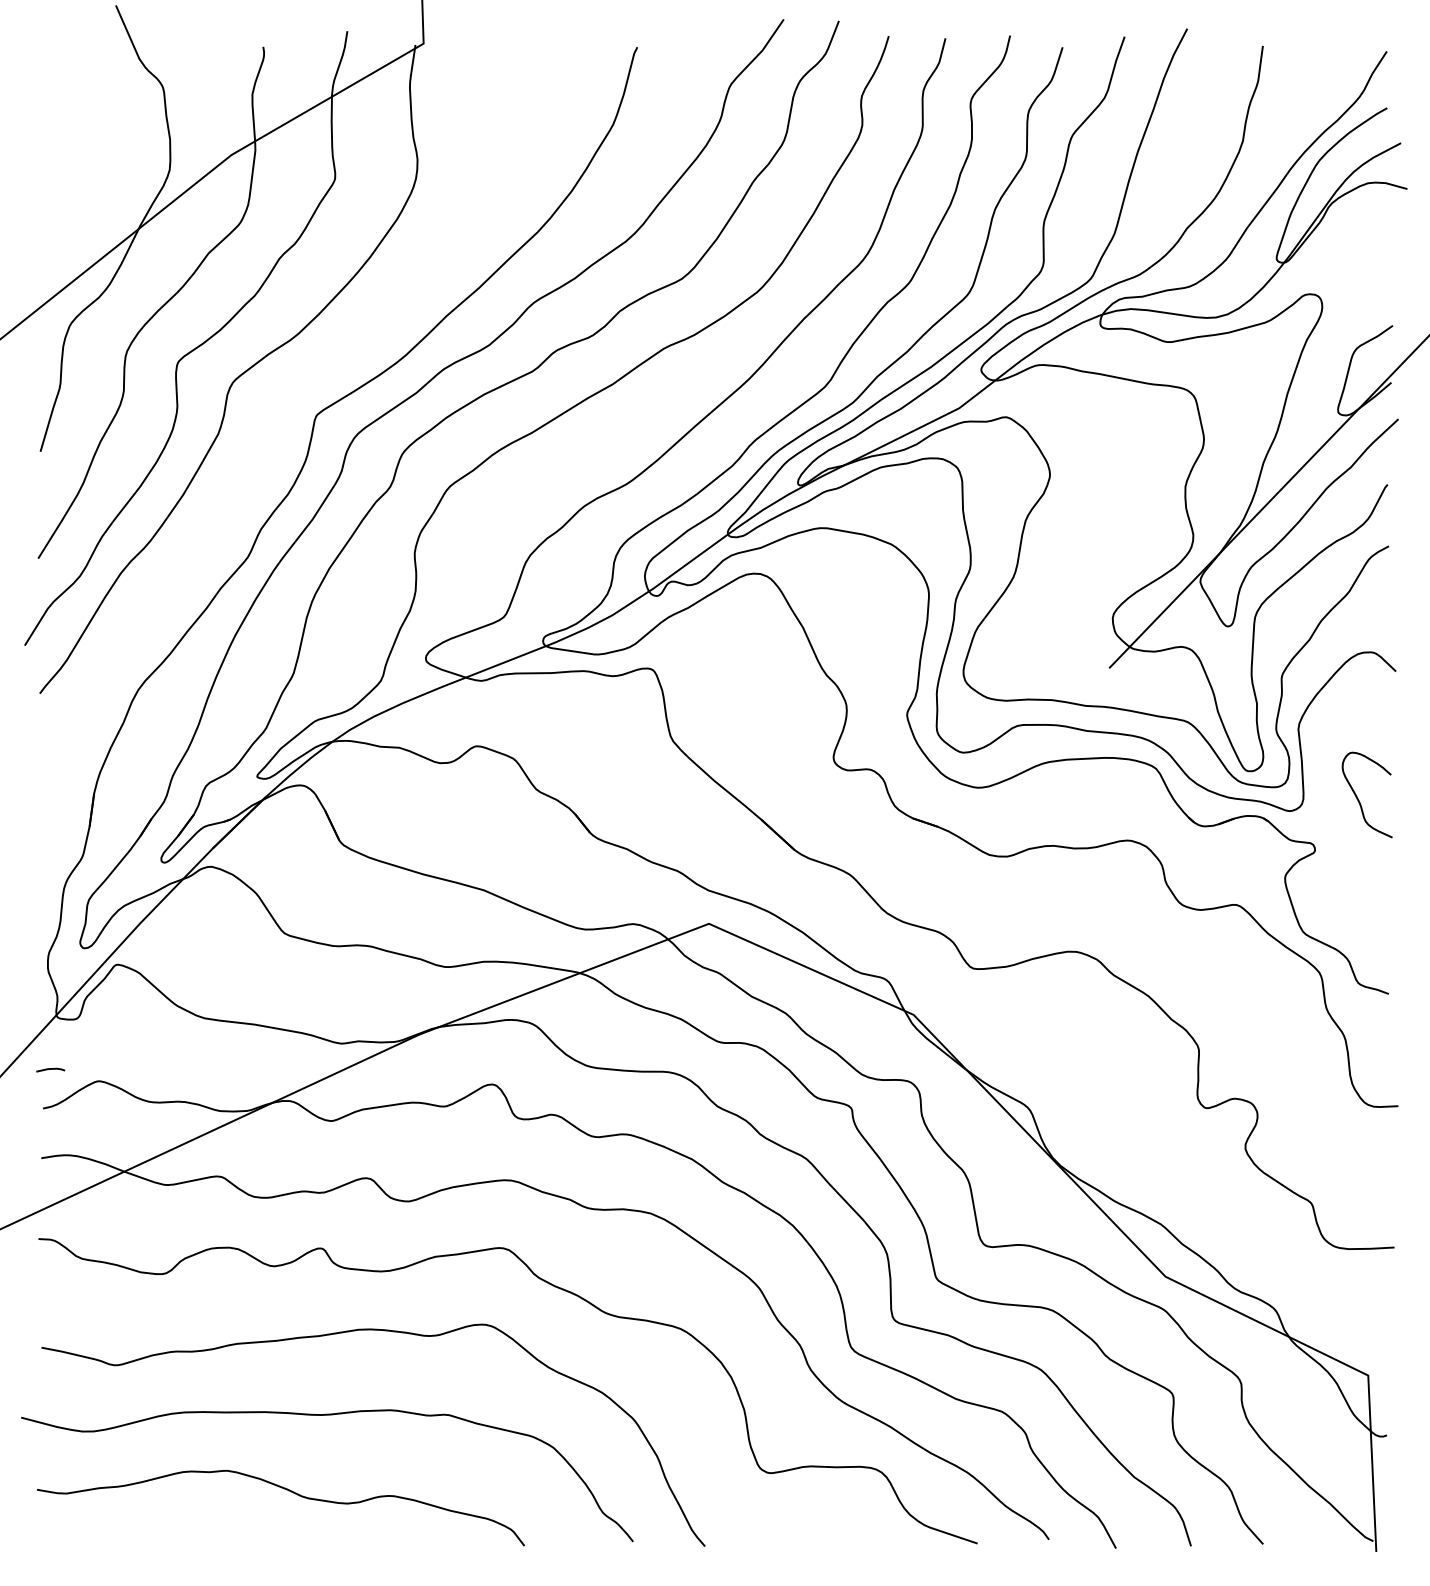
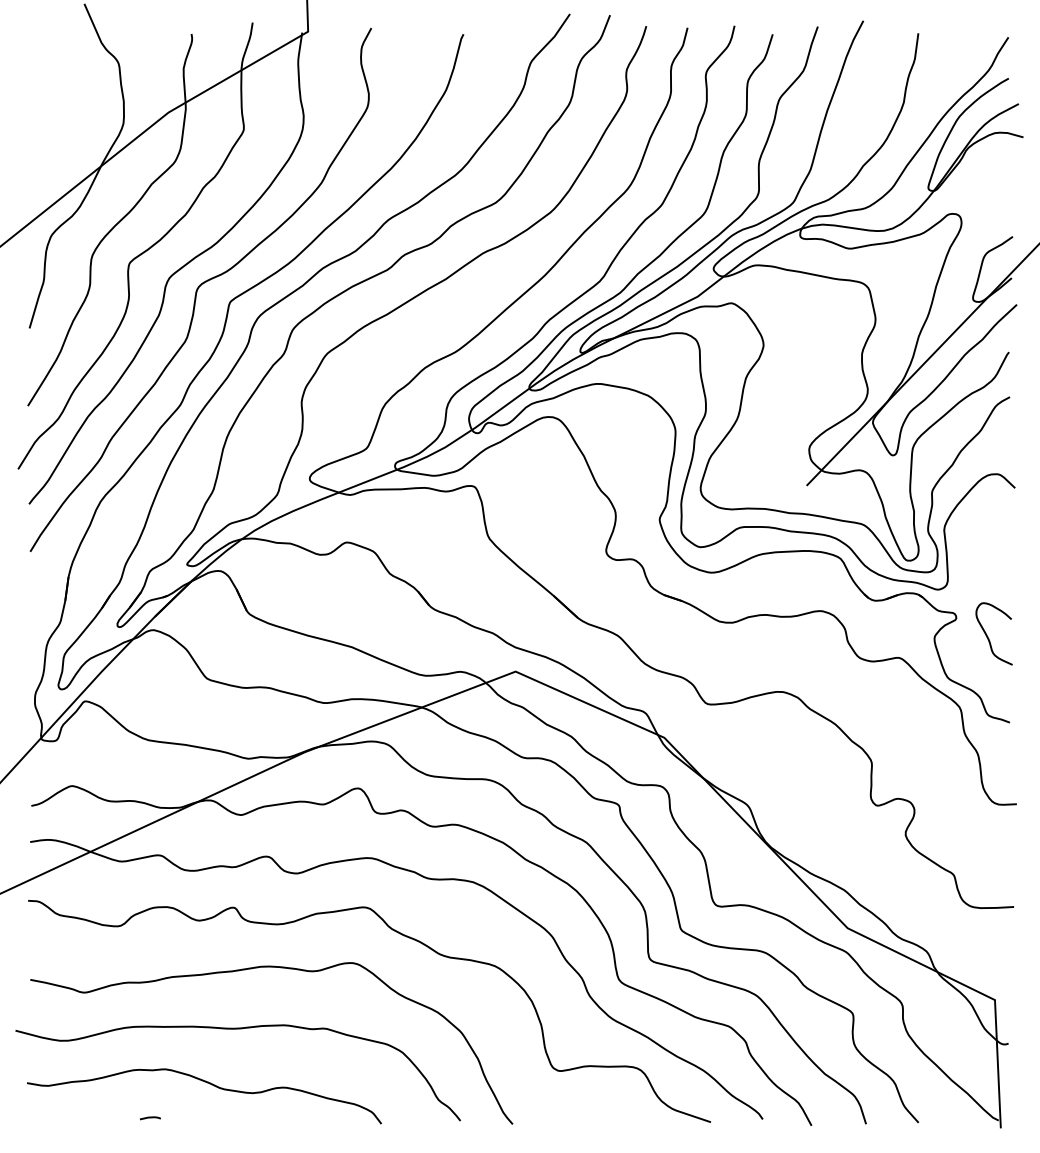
curve: (274, 395) -> (199, 287), added
curve: (1358, 798) -> (987, 636), moved
line: (50, 1069) -> (150, 1117), moved

